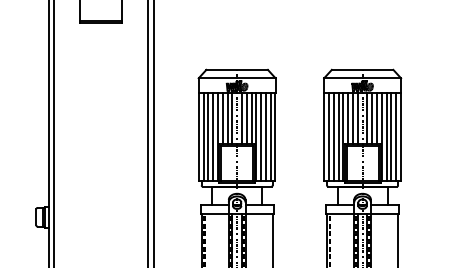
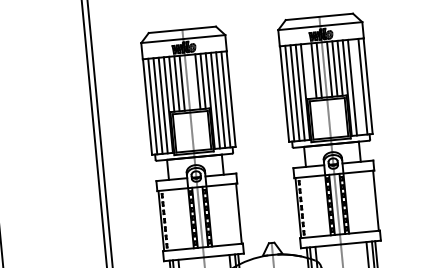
line: (241, 118) -> (192, 82), removed
line: (348, 118) -> (309, 71), removed
line: (391, 136) -> (357, 86), removed

